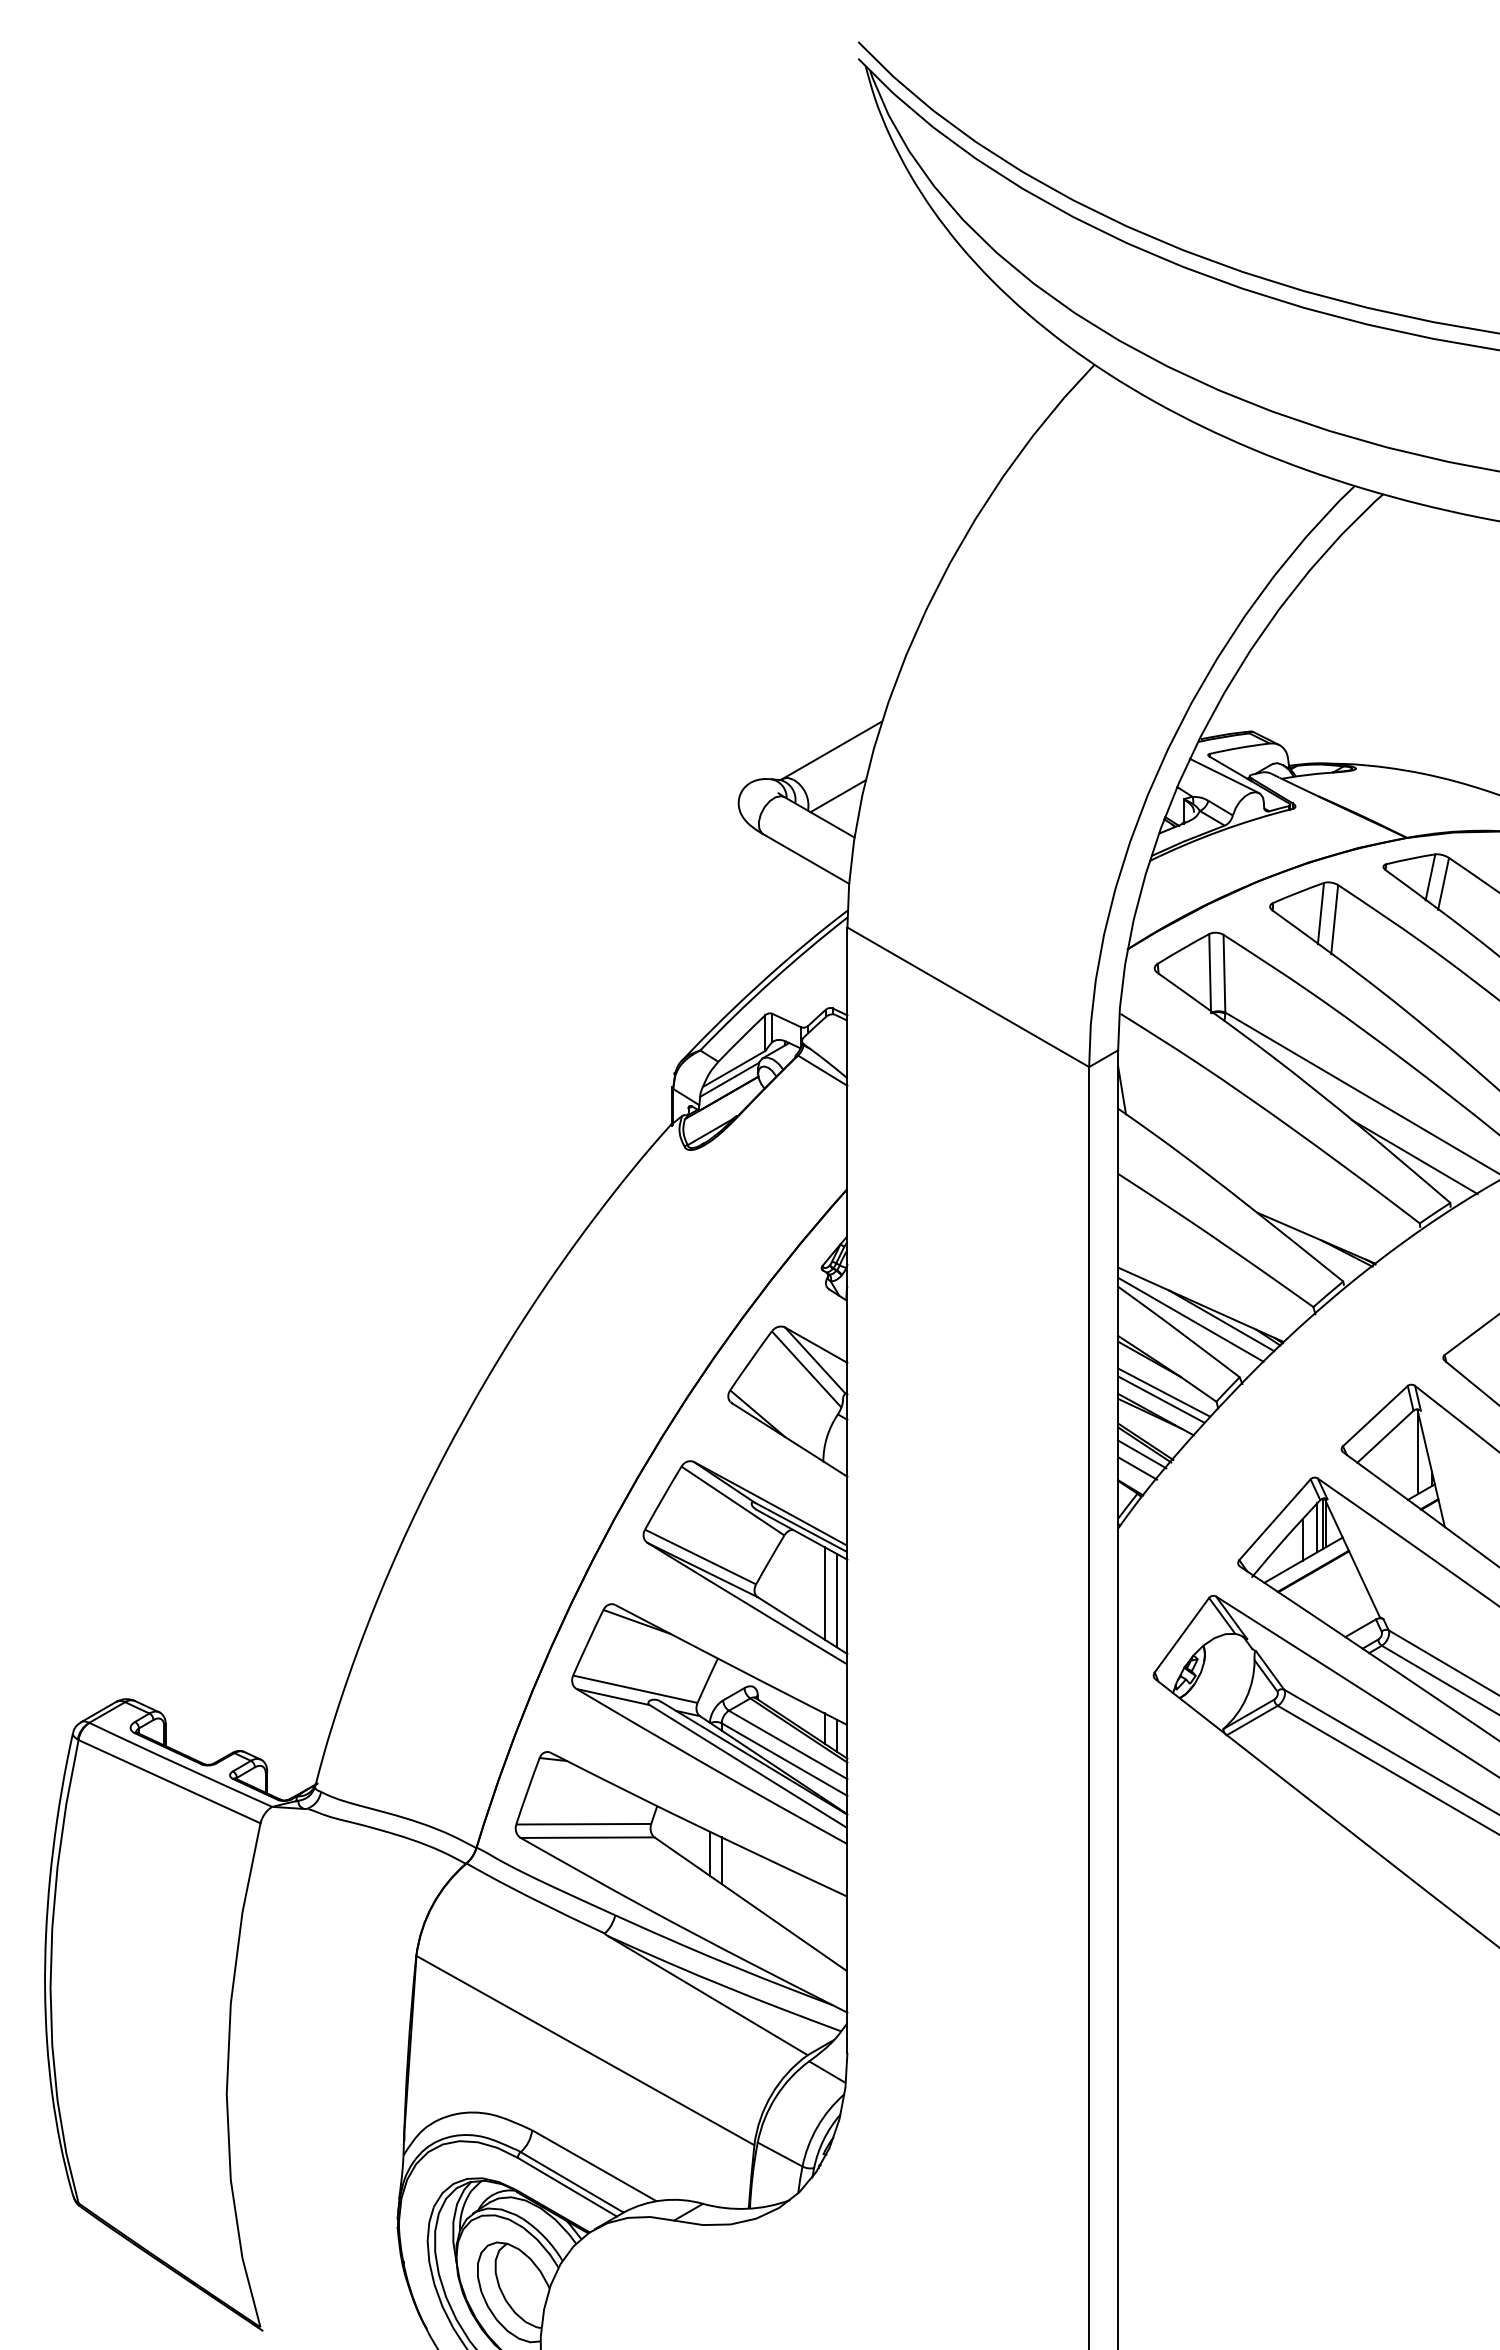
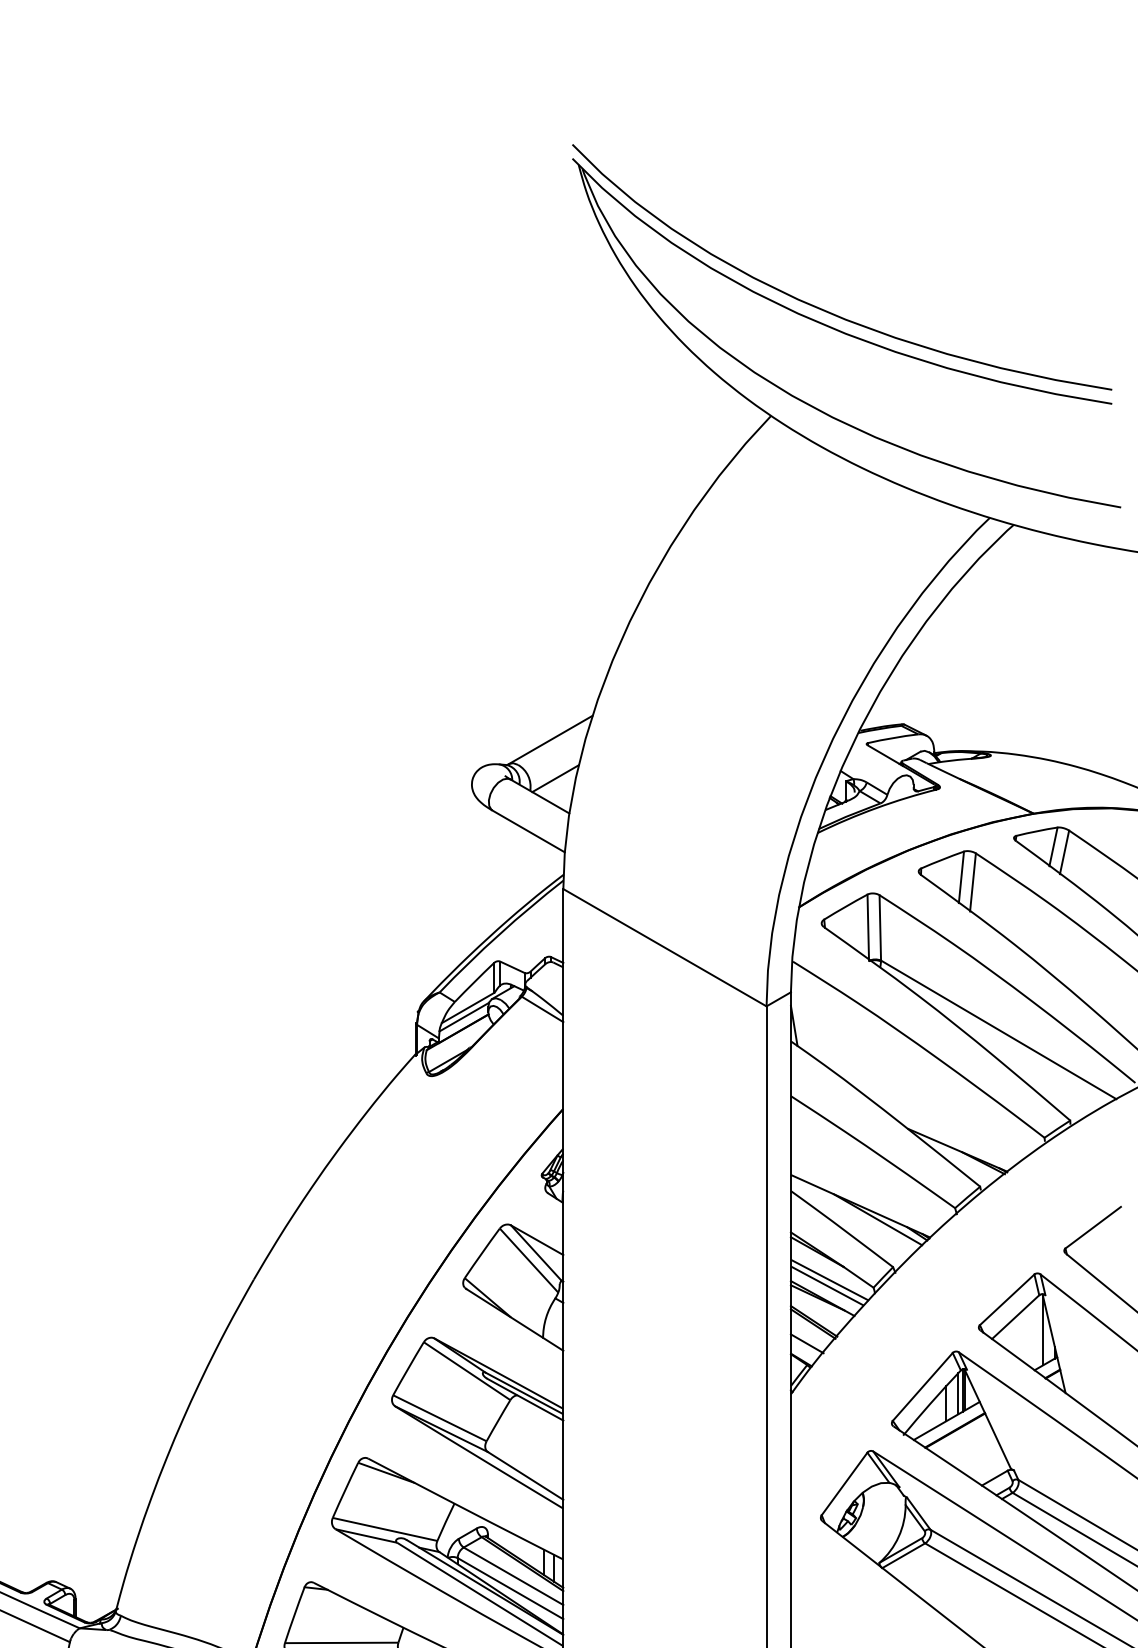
line: (1223, 775) -> (879, 761), removed
line: (1414, 1156) -> (1040, 1081), removed
line: (1190, 1319) -> (851, 1218), removed
line: (1142, 1454) -> (811, 1332), removed
line: (824, 1593) -> (544, 1448), removed
line: (836, 1600) -> (554, 1454), removed

